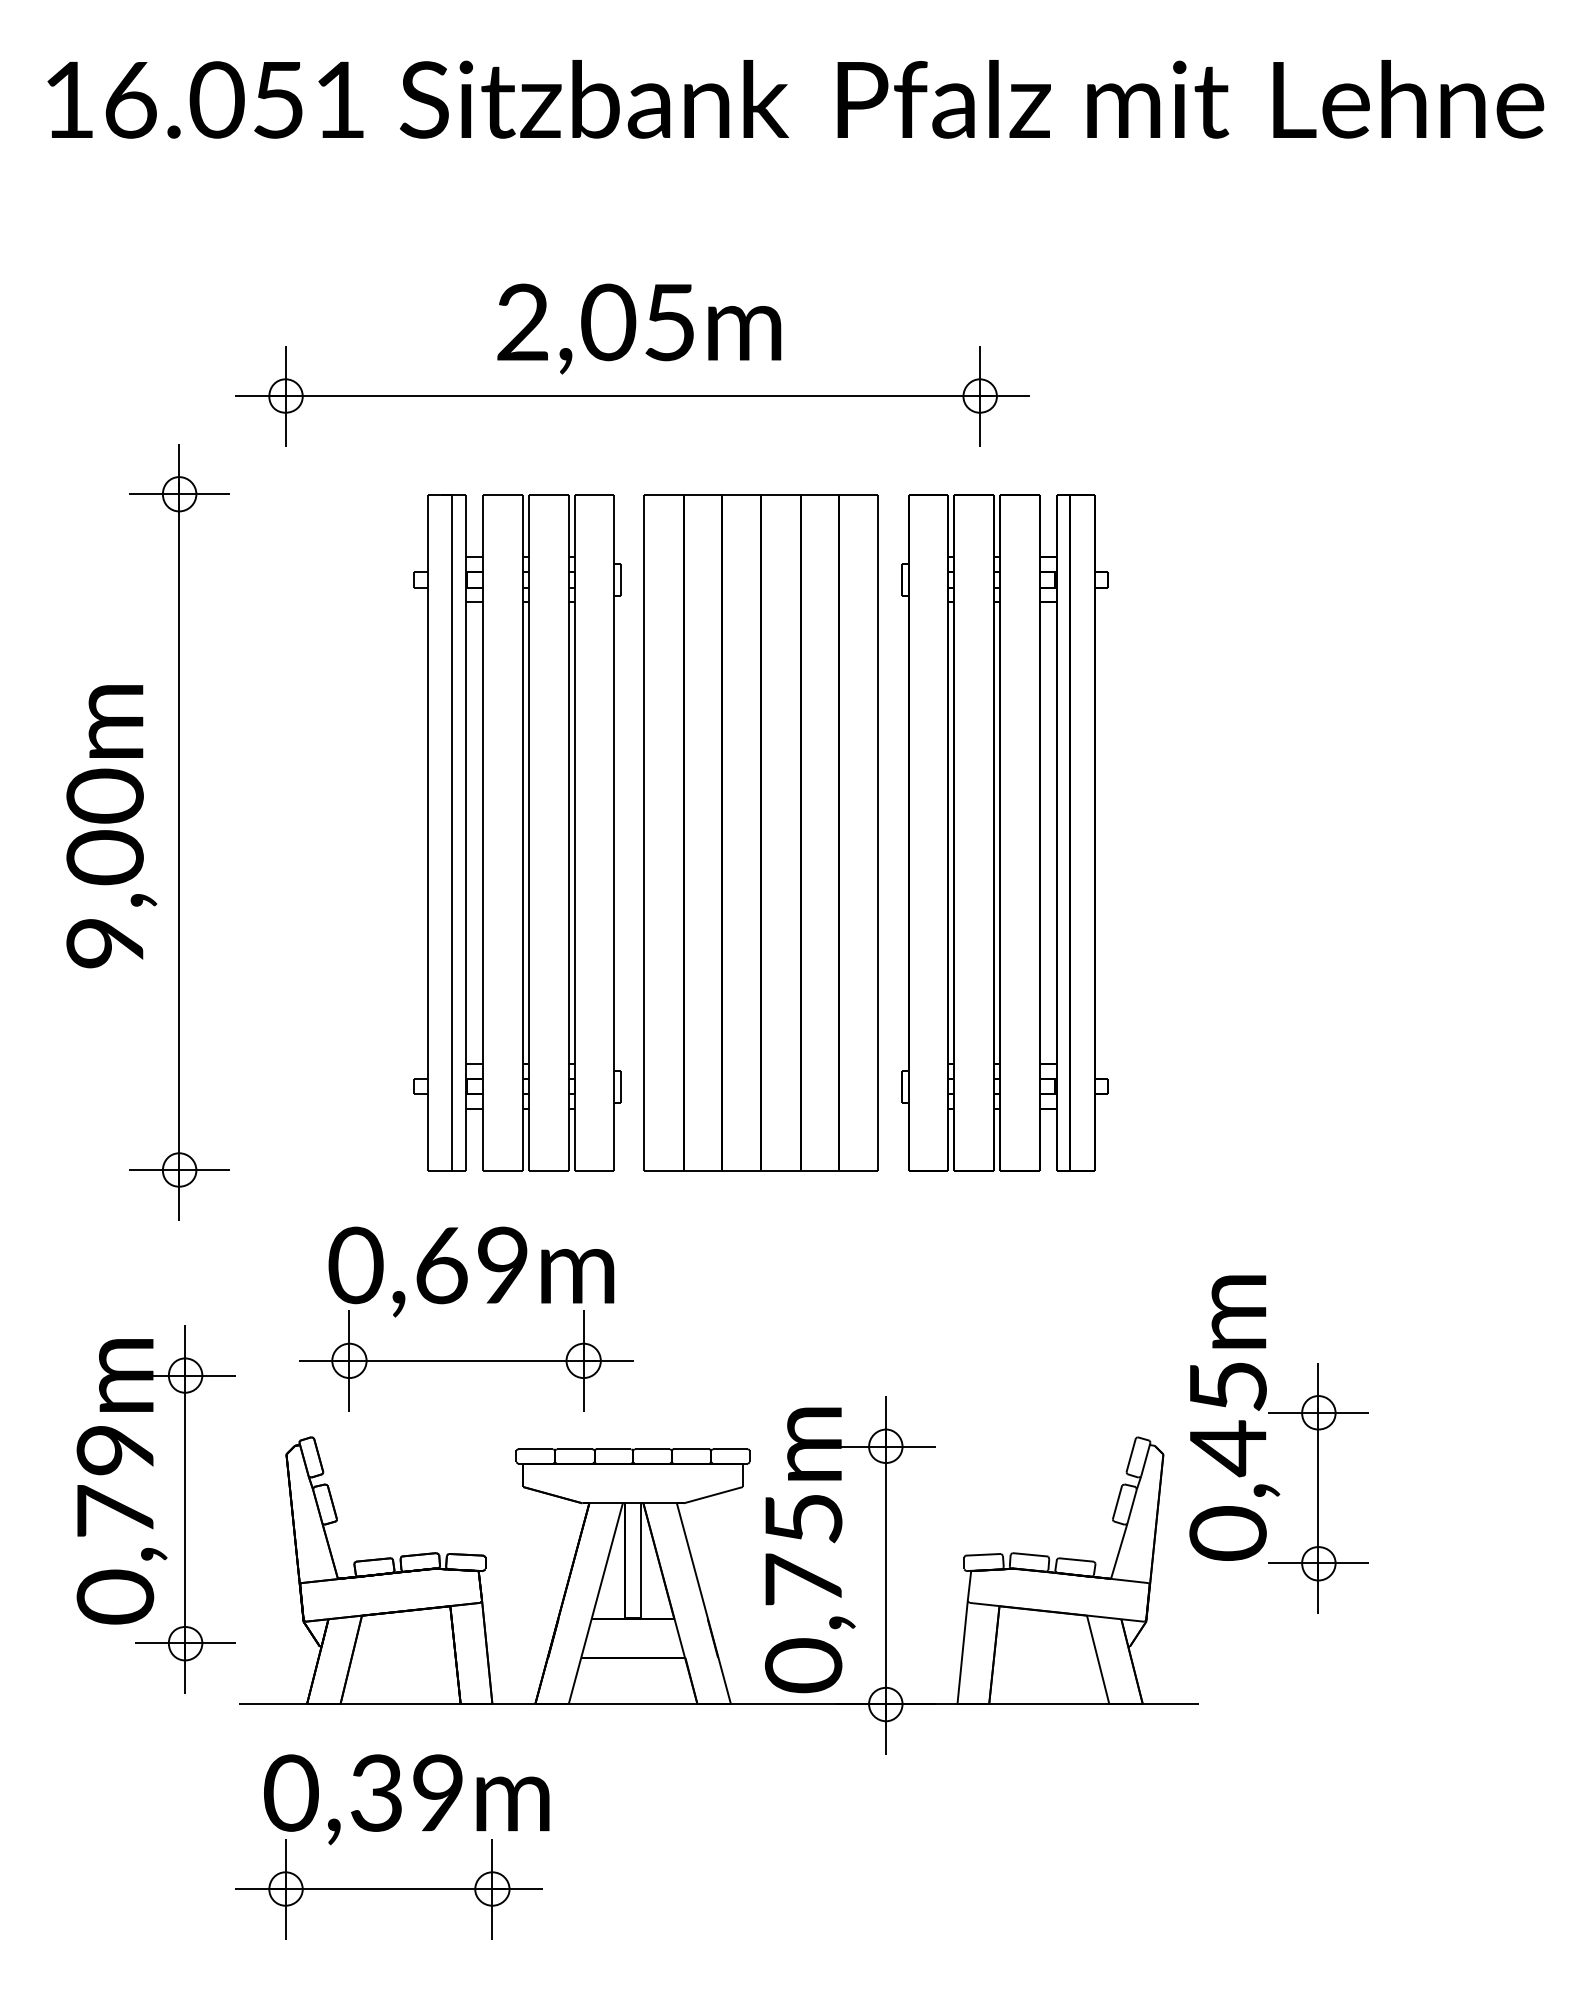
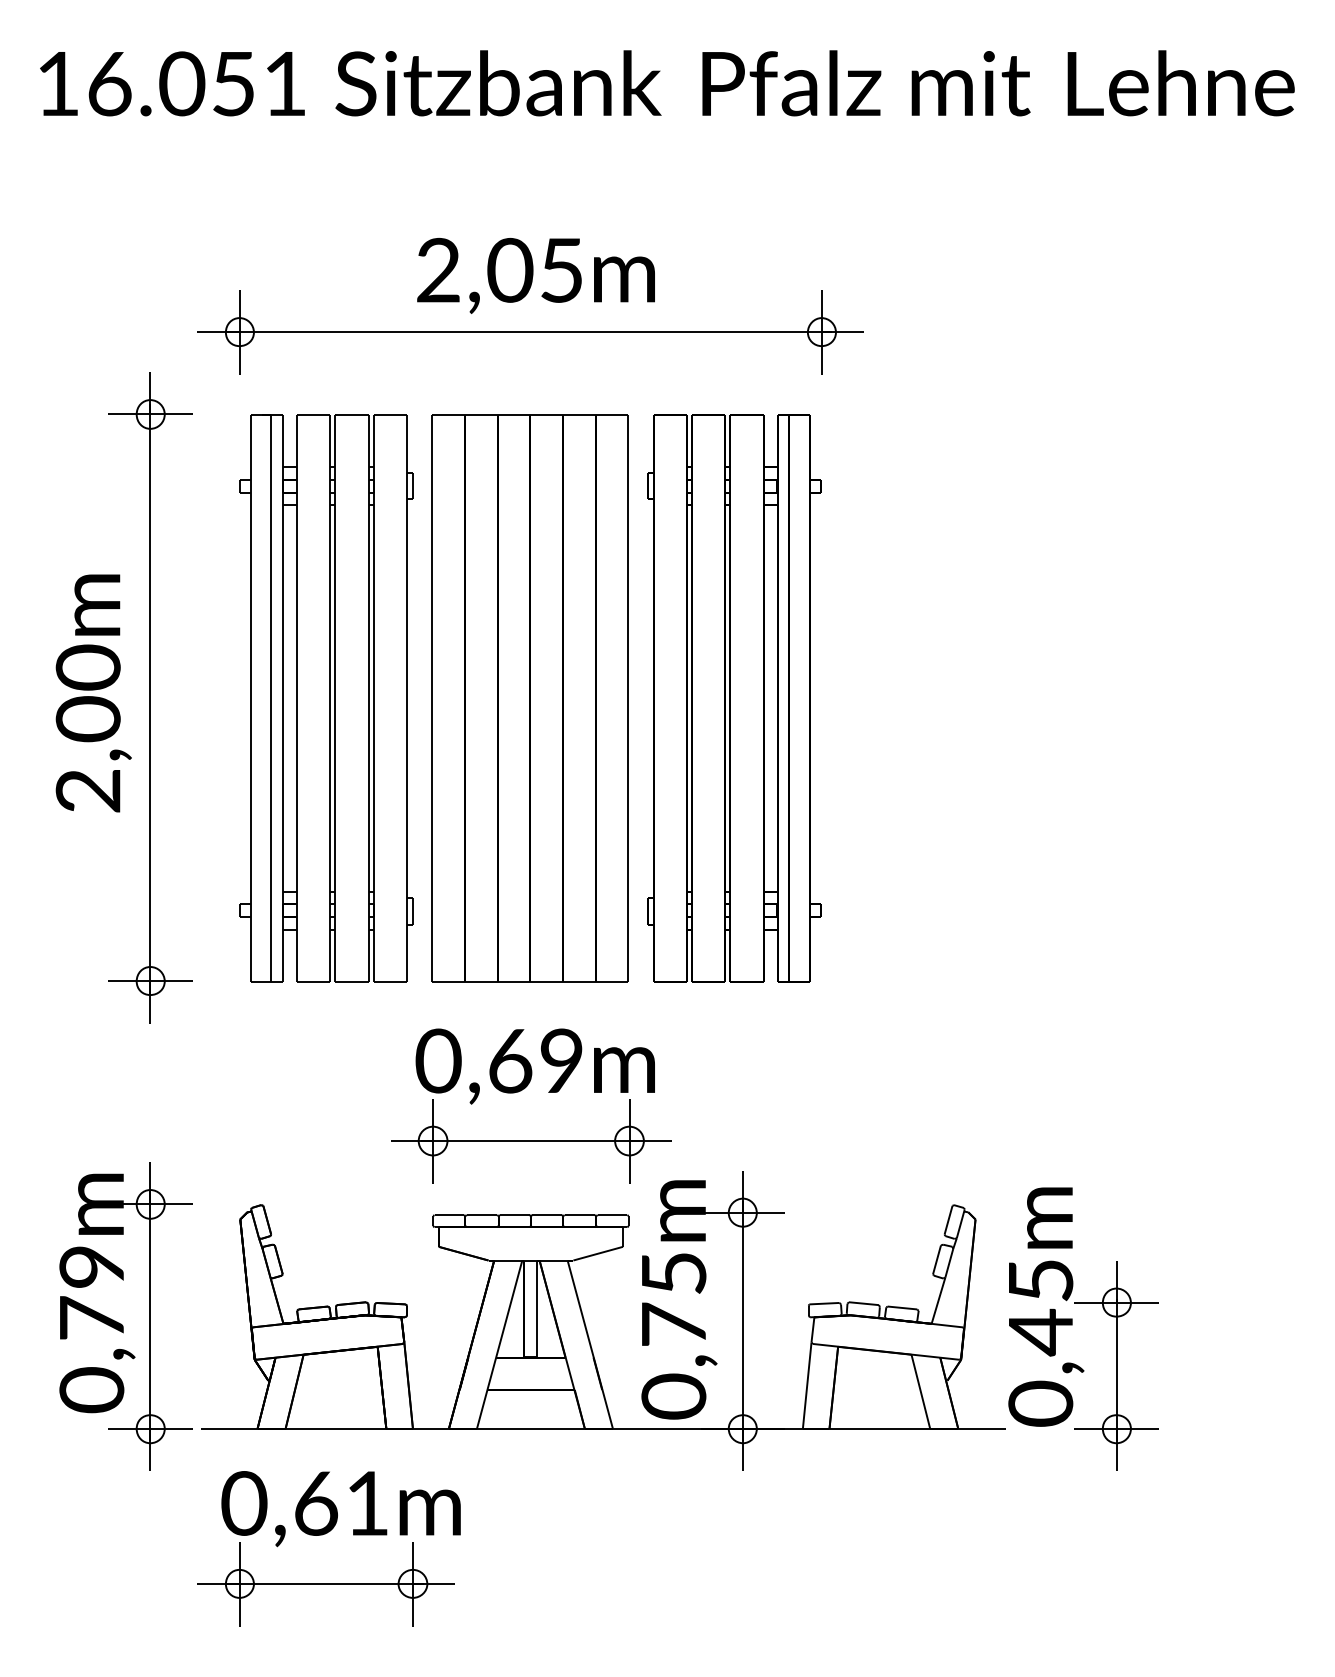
part: (761, 833) -> (530, 698), moved
text: (105, 943) -> (88, 791), 9,00m -> 2,00m
part: (458, 1299) -> (524, 1089), moved
part: (1265, 1440) -> (1072, 1325), moved
part: (150, 1517) -> (121, 1323), moved
text: (405, 1793) -> (340, 1503), 0,39m -> 0,61m

